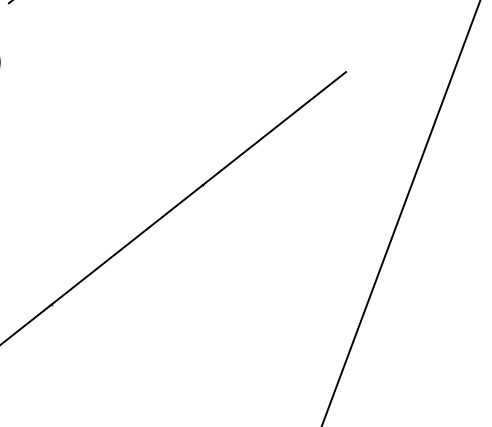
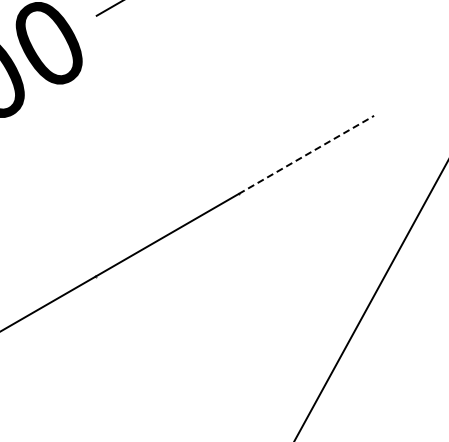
line: (274, 128) -> (306, 154), solid -> dashed

